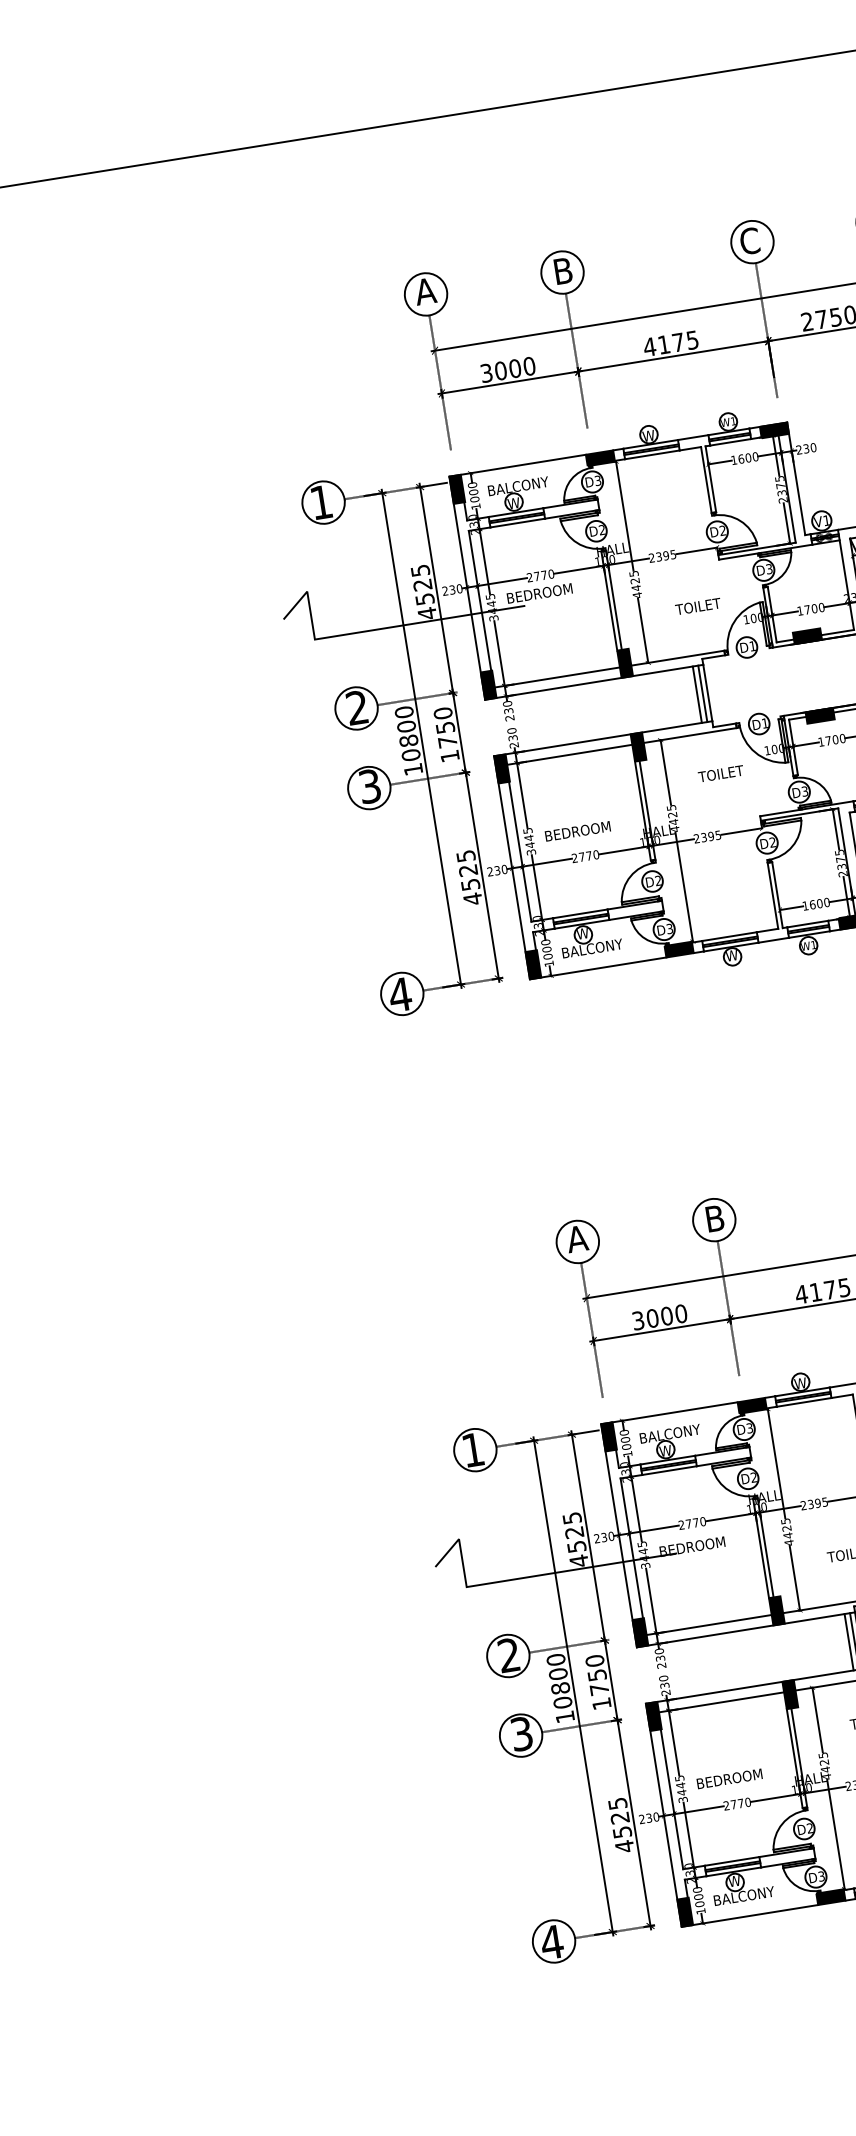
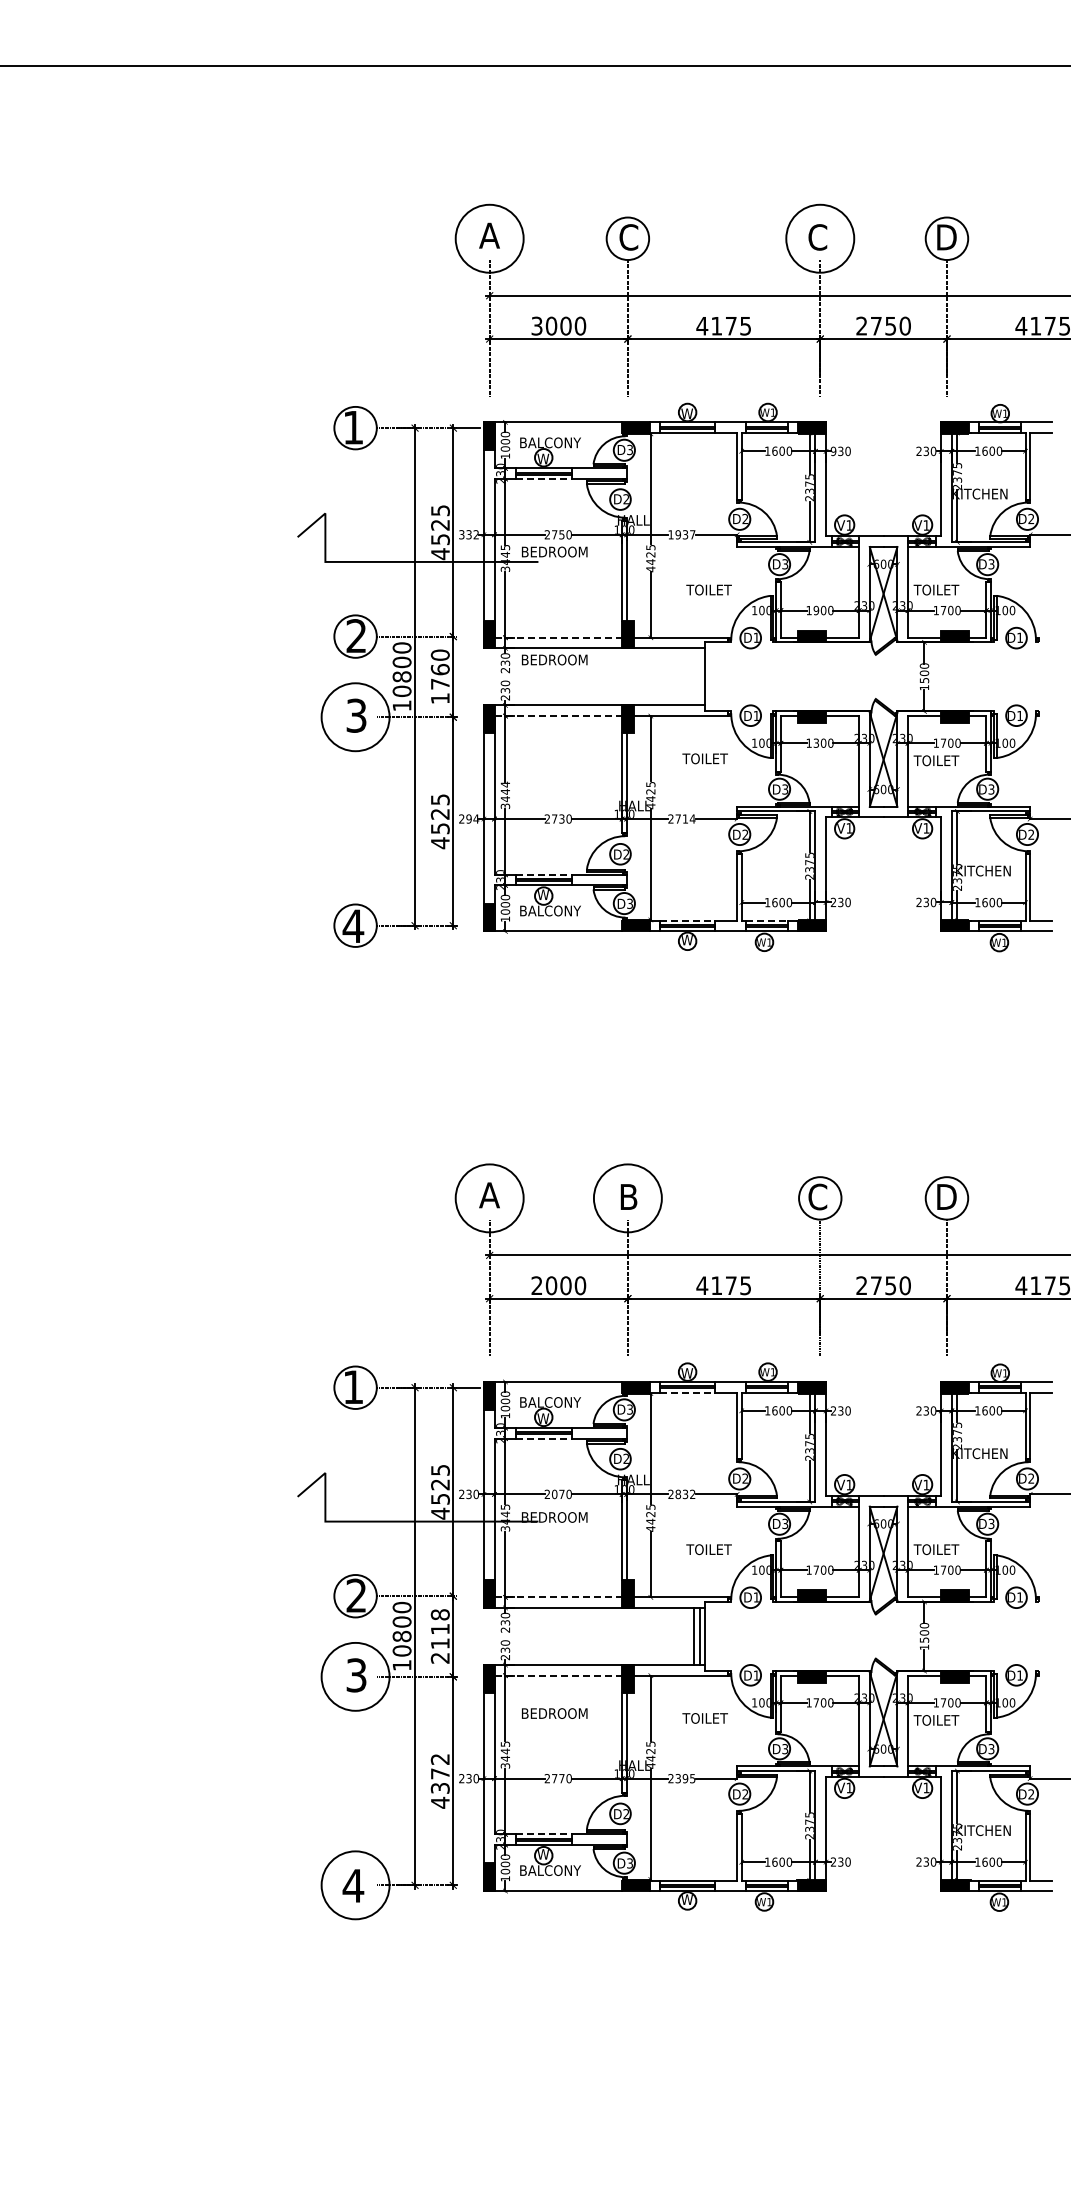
circle: (752, 241) -> (820, 238), size x1.6
text: (562, 271) -> (628, 237), B -> C
circle: (425, 294) -> (489, 238), size x1.6
text: (799, 450) -> (833, 451), 230 -> 930
line: (518, 523) -> (544, 479), solid -> dashed
text: (662, 556) -> (681, 534), 2395 -> 1937
text: (543, 575) -> (561, 534), 2770 -> 2750
text: (451, 589) -> (468, 534), 230 -> 332
text: (807, 609) -> (816, 610), 1700 -> 1900
line: (557, 677) -> (558, 637), solid -> dashed
line: (702, 693) -> (699, 676), removed
line: (697, 694) -> (694, 676), removed
text: (444, 727) -> (439, 669), 1750 -> 1760
text: (828, 740) -> (816, 742), 1700 -> 1300
line: (569, 755) -> (558, 716), solid -> dashed
circle: (369, 788) -> (355, 717), size x1.6
text: (527, 830) -> (505, 784), 3445 -> 3444
text: (577, 830) -> (554, 659), moved
text: (710, 836) -> (684, 818), 2395 -> 2714
text: (588, 855) -> (561, 818), 2770 -> 2730
text: (500, 869) -> (472, 818), 230 -> 294
line: (580, 913) -> (544, 874), solid -> dashed
line: (808, 923) -> (767, 920), solid -> dashed
line: (729, 936) -> (687, 920), solid -> dashed
circle: (713, 1220) -> (627, 1198), size x1.6
circle: (577, 1242) -> (489, 1198), size x1.6
text: (637, 1320) -> (536, 1285), 3000 -> 2000
line: (803, 1402) -> (687, 1392), solid -> dashed
line: (669, 1470) -> (544, 1438), solid -> dashed
text: (817, 1503) -> (685, 1494), 2395 -> 2832
text: (688, 1524) -> (554, 1494), 2770 -> 2070
line: (708, 1625) -> (558, 1597), solid -> dashed
text: (597, 1682) -> (439, 1636), 1750 -> 2118
line: (721, 1702) -> (558, 1675), solid -> dashed
circle: (520, 1735) -> (355, 1676), size x1.6
text: (729, 1778) -> (554, 1713), moved
text: (619, 1817) -> (439, 1773), 4525 -> 4372
line: (732, 1861) -> (544, 1834), solid -> dashed
circle: (553, 1941) -> (355, 1885), size x1.6

